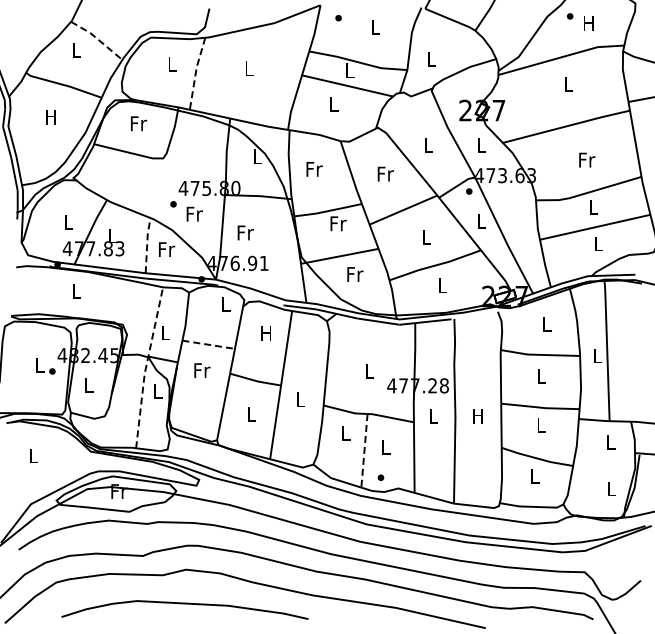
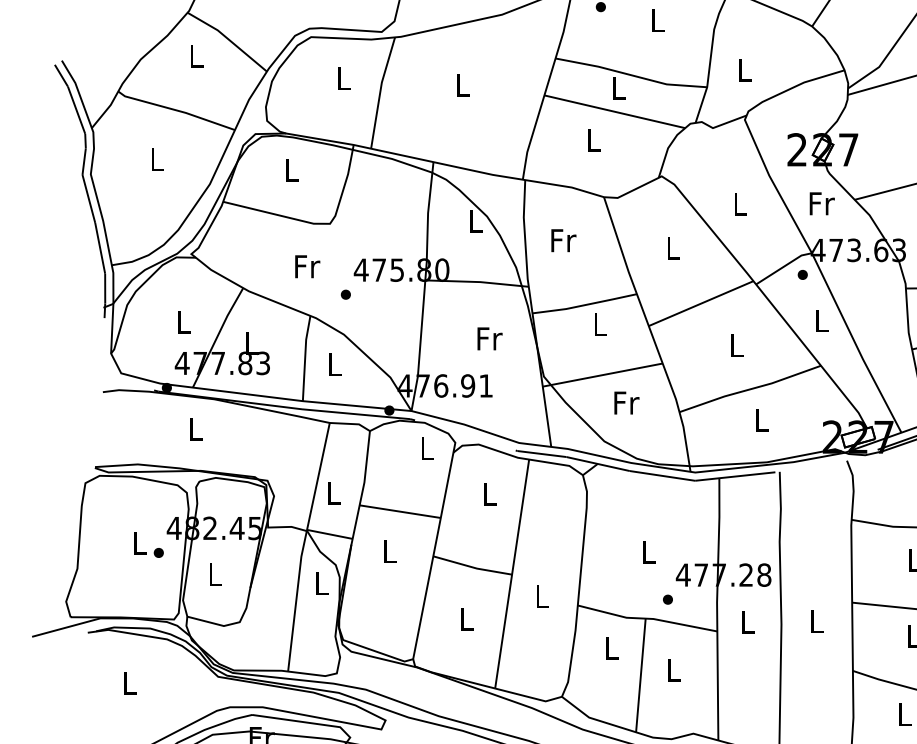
line: (97, 38) -> (228, 38), dashed -> solid
line: (195, 72) -> (379, 91), dashed -> solid
text: (50, 117) -> (155, 160), H -> L
text: (138, 123) -> (291, 169), Fr -> L
text: (481, 145) -> (821, 203), L -> Fr
text: (385, 173) -> (673, 247), Fr -> L
text: (194, 213) -> (307, 265), moved
text: (338, 223) -> (600, 324), Fr -> L
text: (245, 232) -> (489, 338), moved
line: (147, 244) -> (305, 356), dashed -> solid
text: (167, 249) -> (336, 364), Fr -> L
text: (265, 333) -> (487, 494), H -> L
line: (208, 344) -> (399, 511), dashed -> solid
line: (146, 367) -> (304, 546), dashed -> solid
text: (202, 370) -> (390, 551), Fr -> L
text: (477, 416) -> (815, 622), H -> L
line: (364, 450) -> (640, 675), dashed -> solid
part: (380, 477) -> (667, 599), moved

